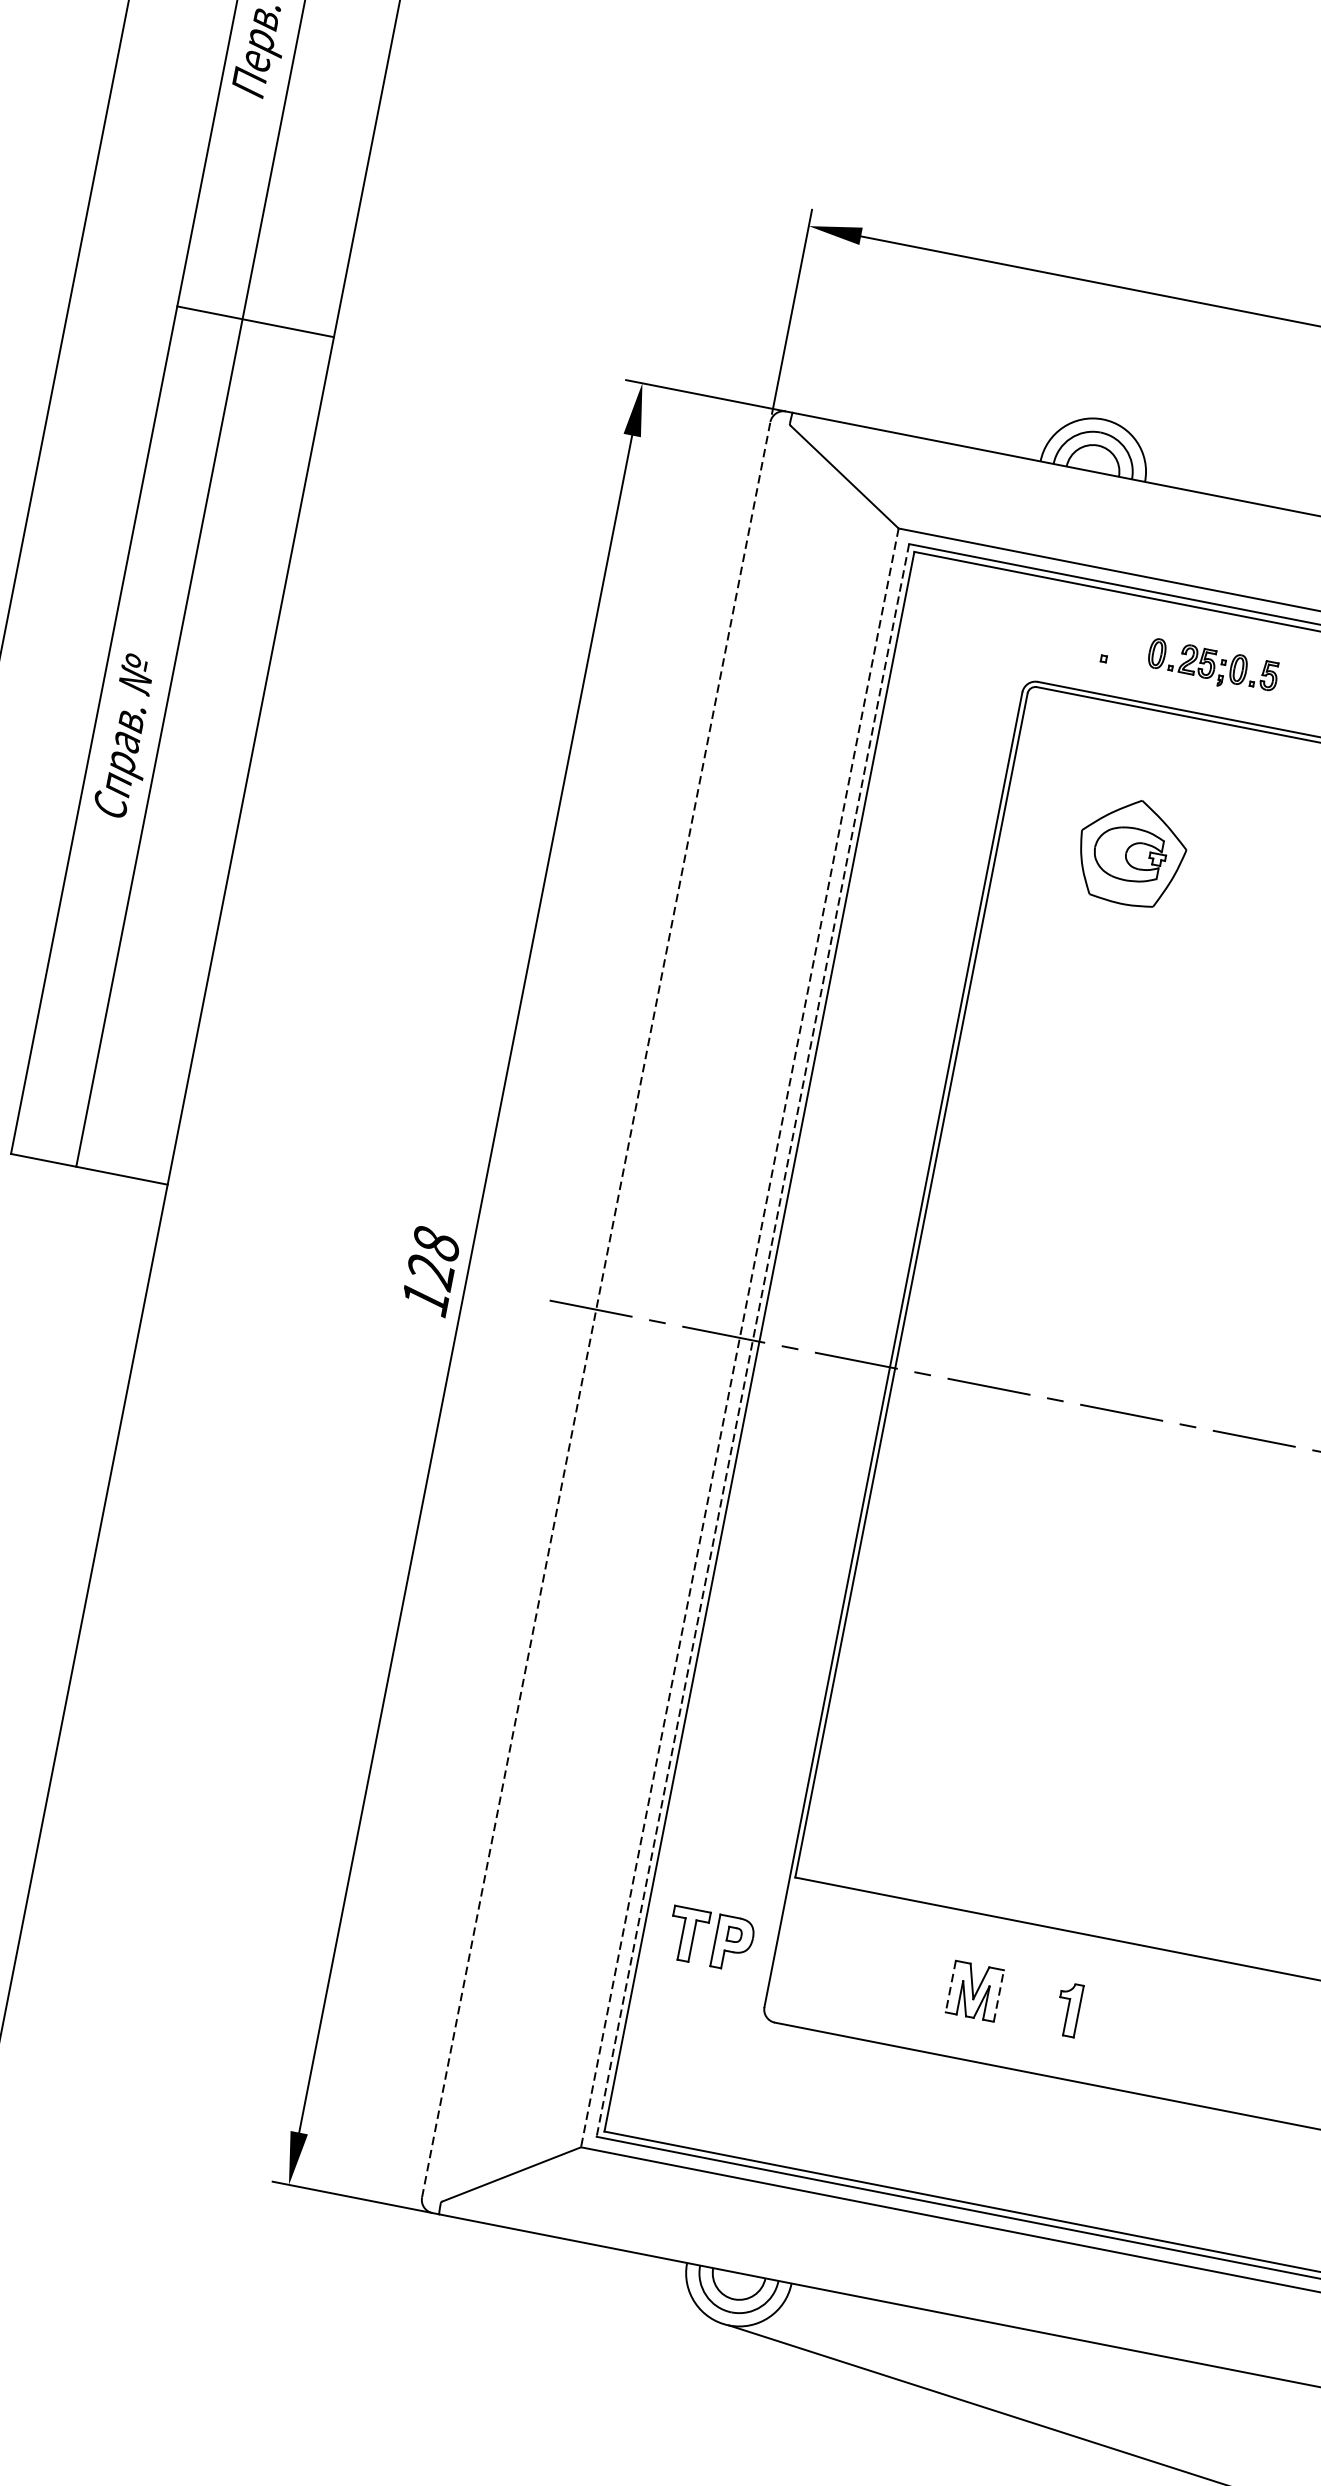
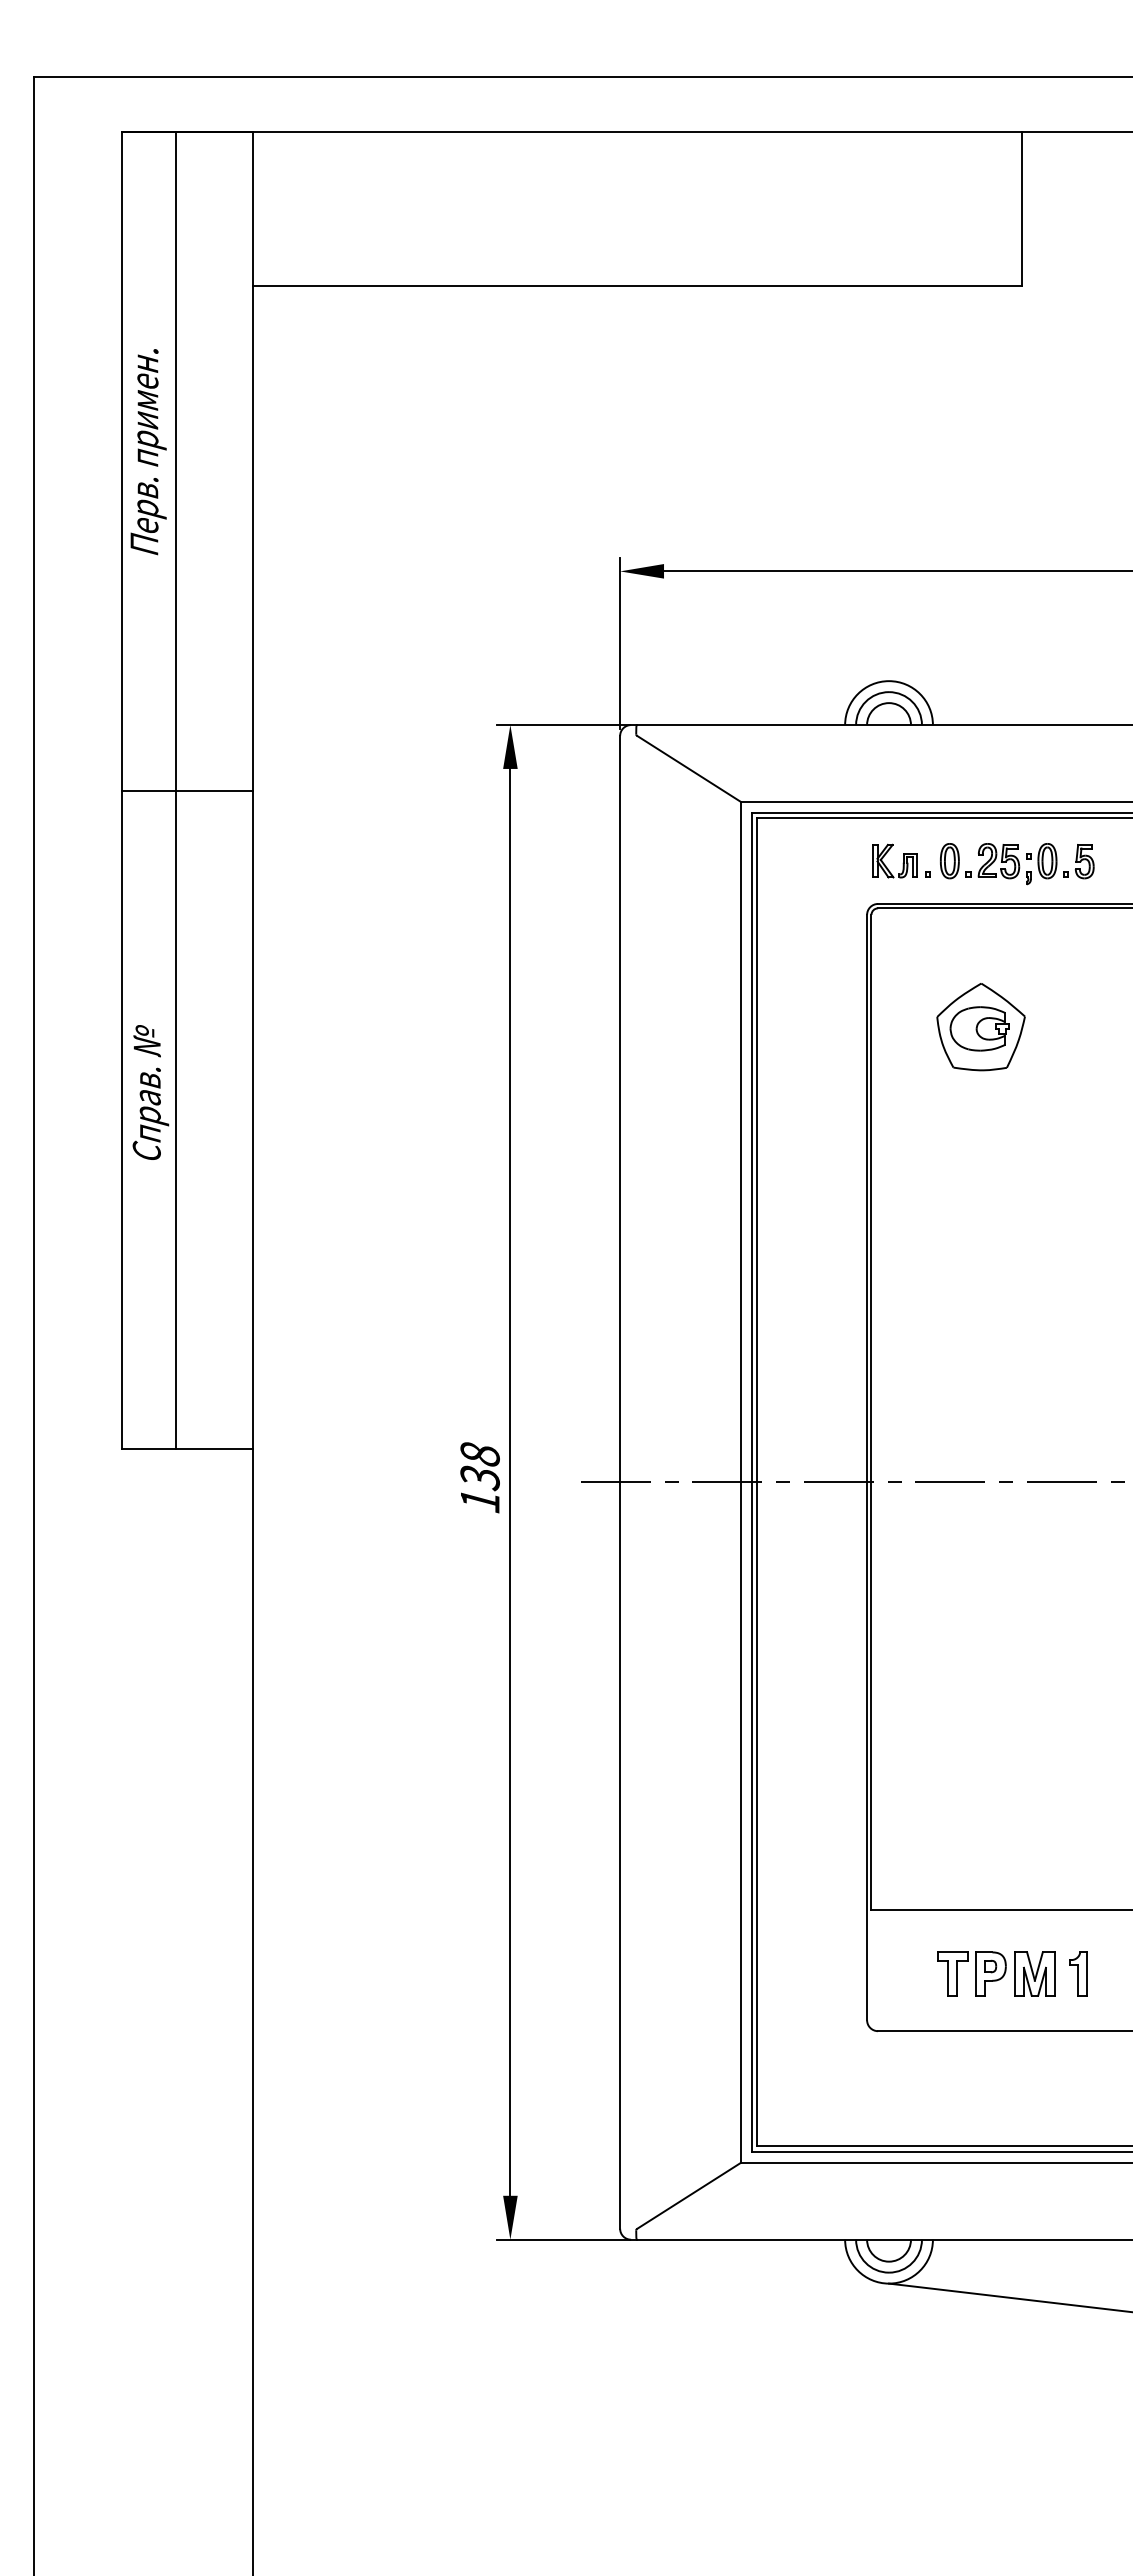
line: (255, 321) -> (187, 790), moved
part: (1076, 639) -> (902, 863), added
part: (1213, 667) -> (1017, 864), size x1.43
text: (429, 1272) -> (479, 1478), 128 -> 138
line: (596, 1308) -> (620, 1481), dashed -> solid
line: (739, 1337) -> (740, 1482), dashed -> solid
line: (752, 1340) -> (751, 1482), dashed -> solid
part: (710, 1938) -> (971, 1973), moved
line: (950, 1987) -> (1014, 1974), dashed -> solid
line: (999, 1996) -> (1055, 1974), dashed -> solid
part: (1068, 2008) -> (1078, 1973), moved

